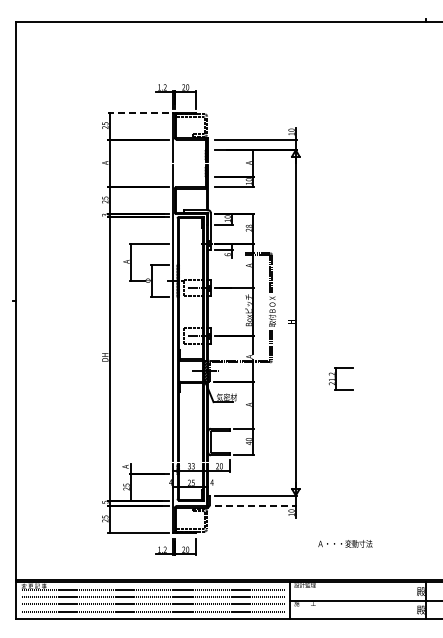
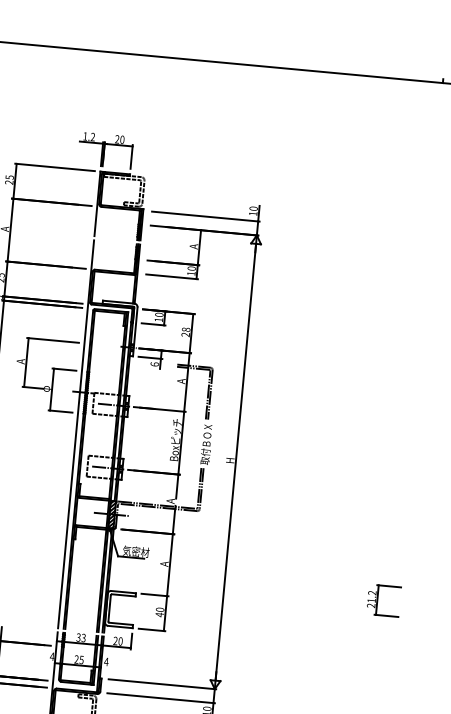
line: (138, 112) -> (54, 166), dashed -> solid
part: (340, 378) -> (382, 599), moved
line: (255, 506) -> (160, 698), dashed -> solid

